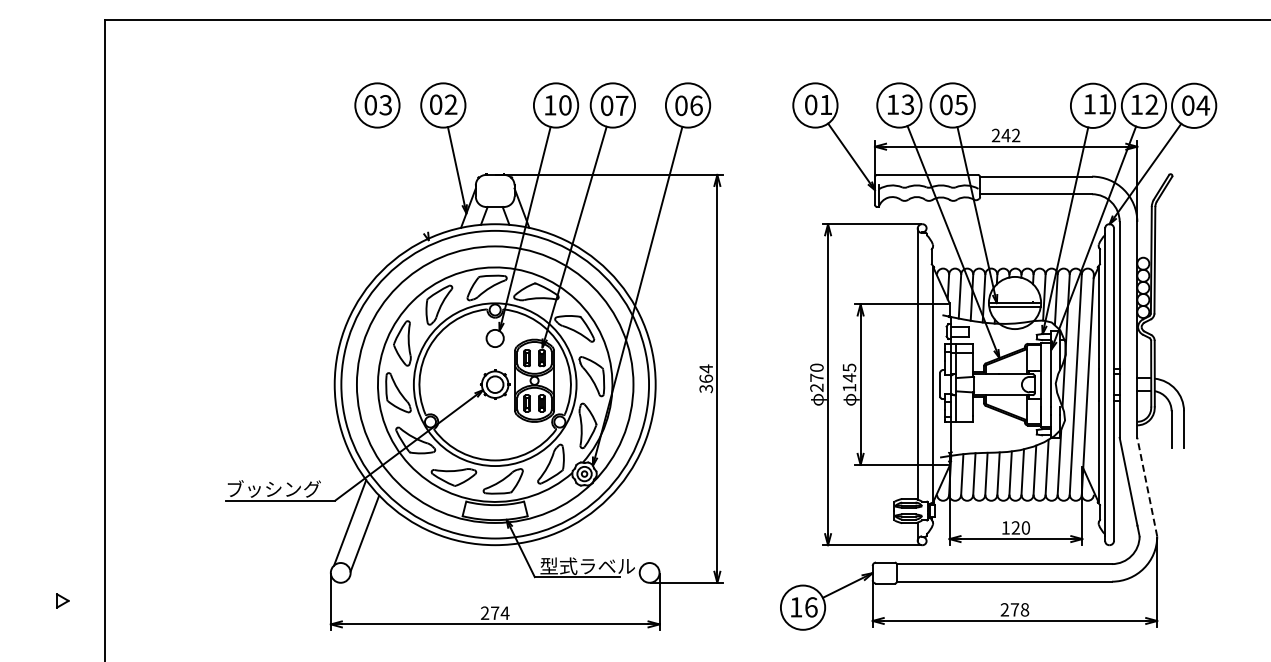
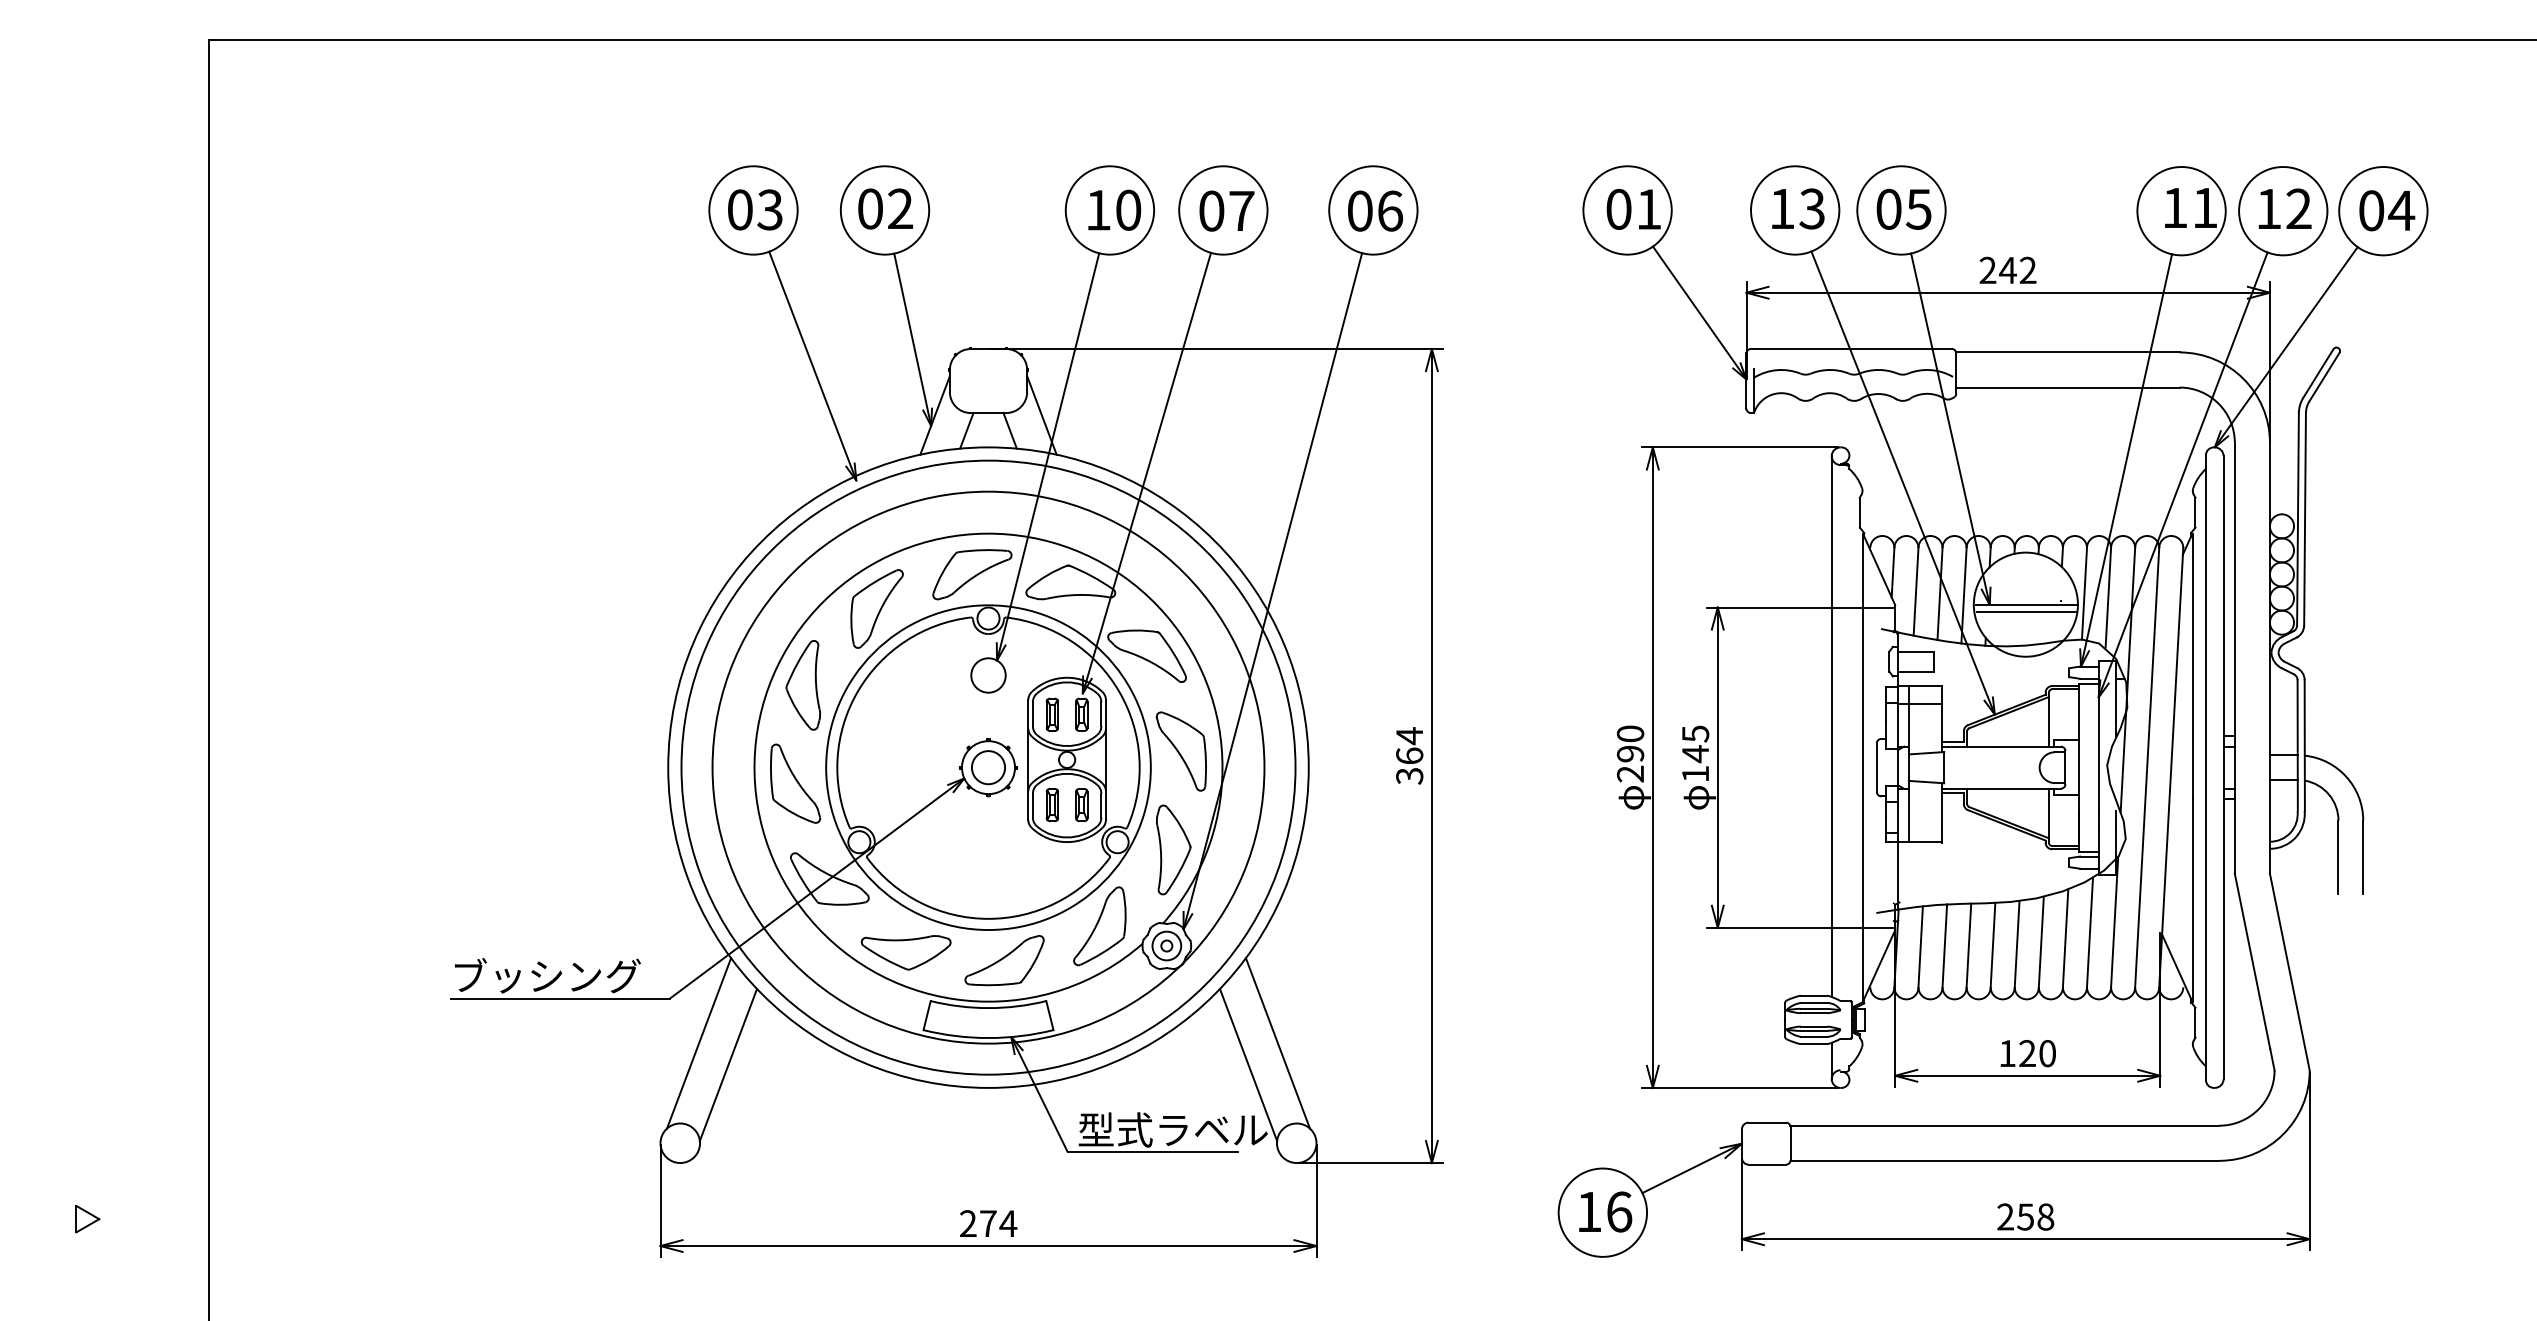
line: (407, 183) -> (813, 366), added
text: (816, 377) -> (1629, 753), 270 -> 290
line: (1147, 486) -> (2290, 970), dashed -> solid
line: (640, 522) -> (1278, 1042), added
line: (625, 533) -> (1248, 1064), added
part: (62, 600) -> (87, 1218), moved
text: (1014, 609) -> (2024, 1216), 278 -> 258

